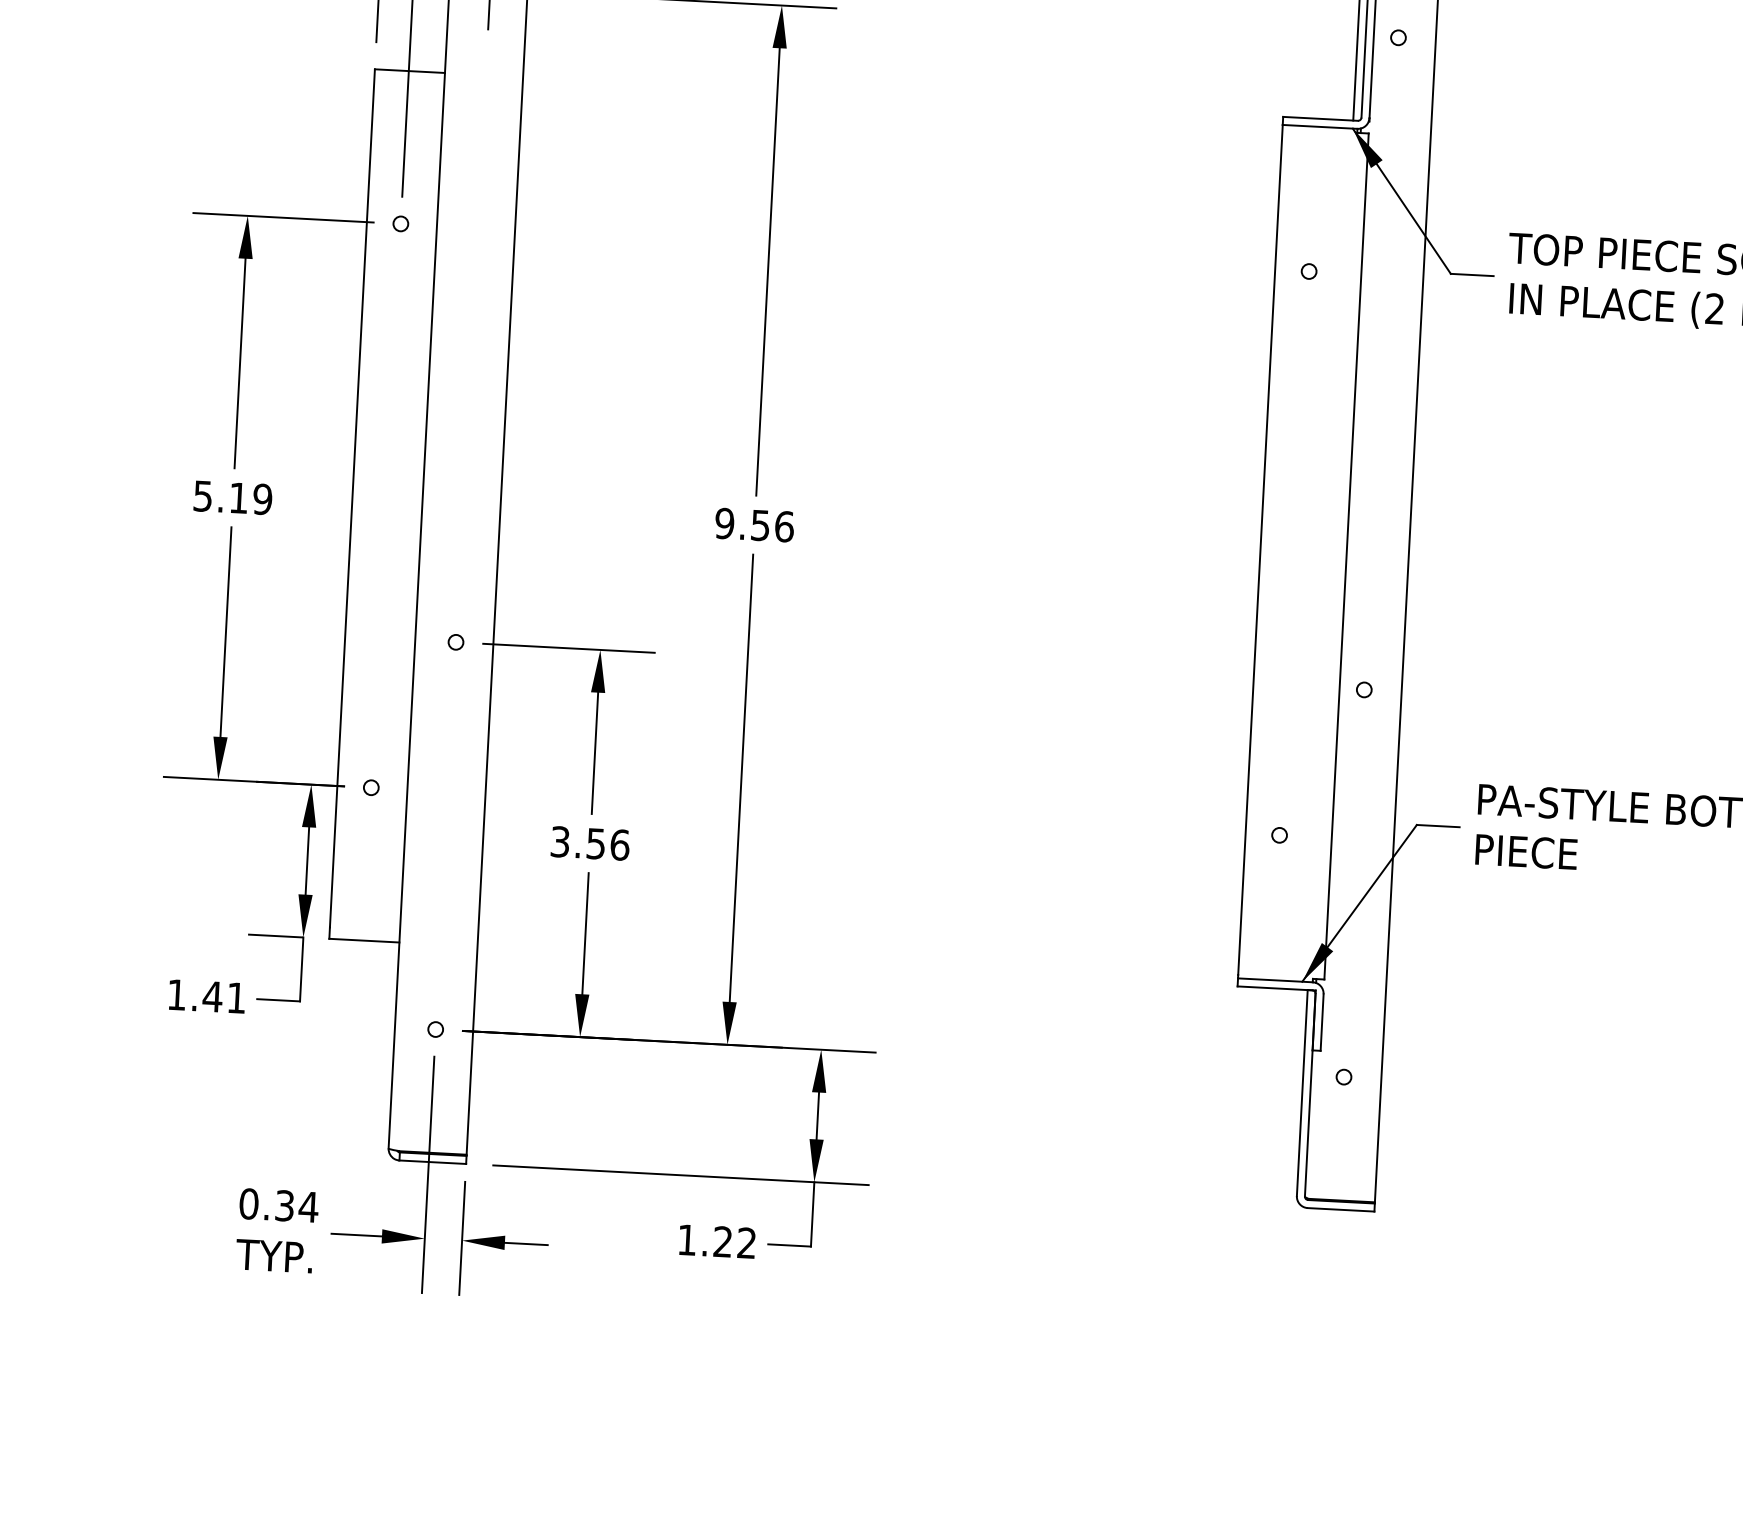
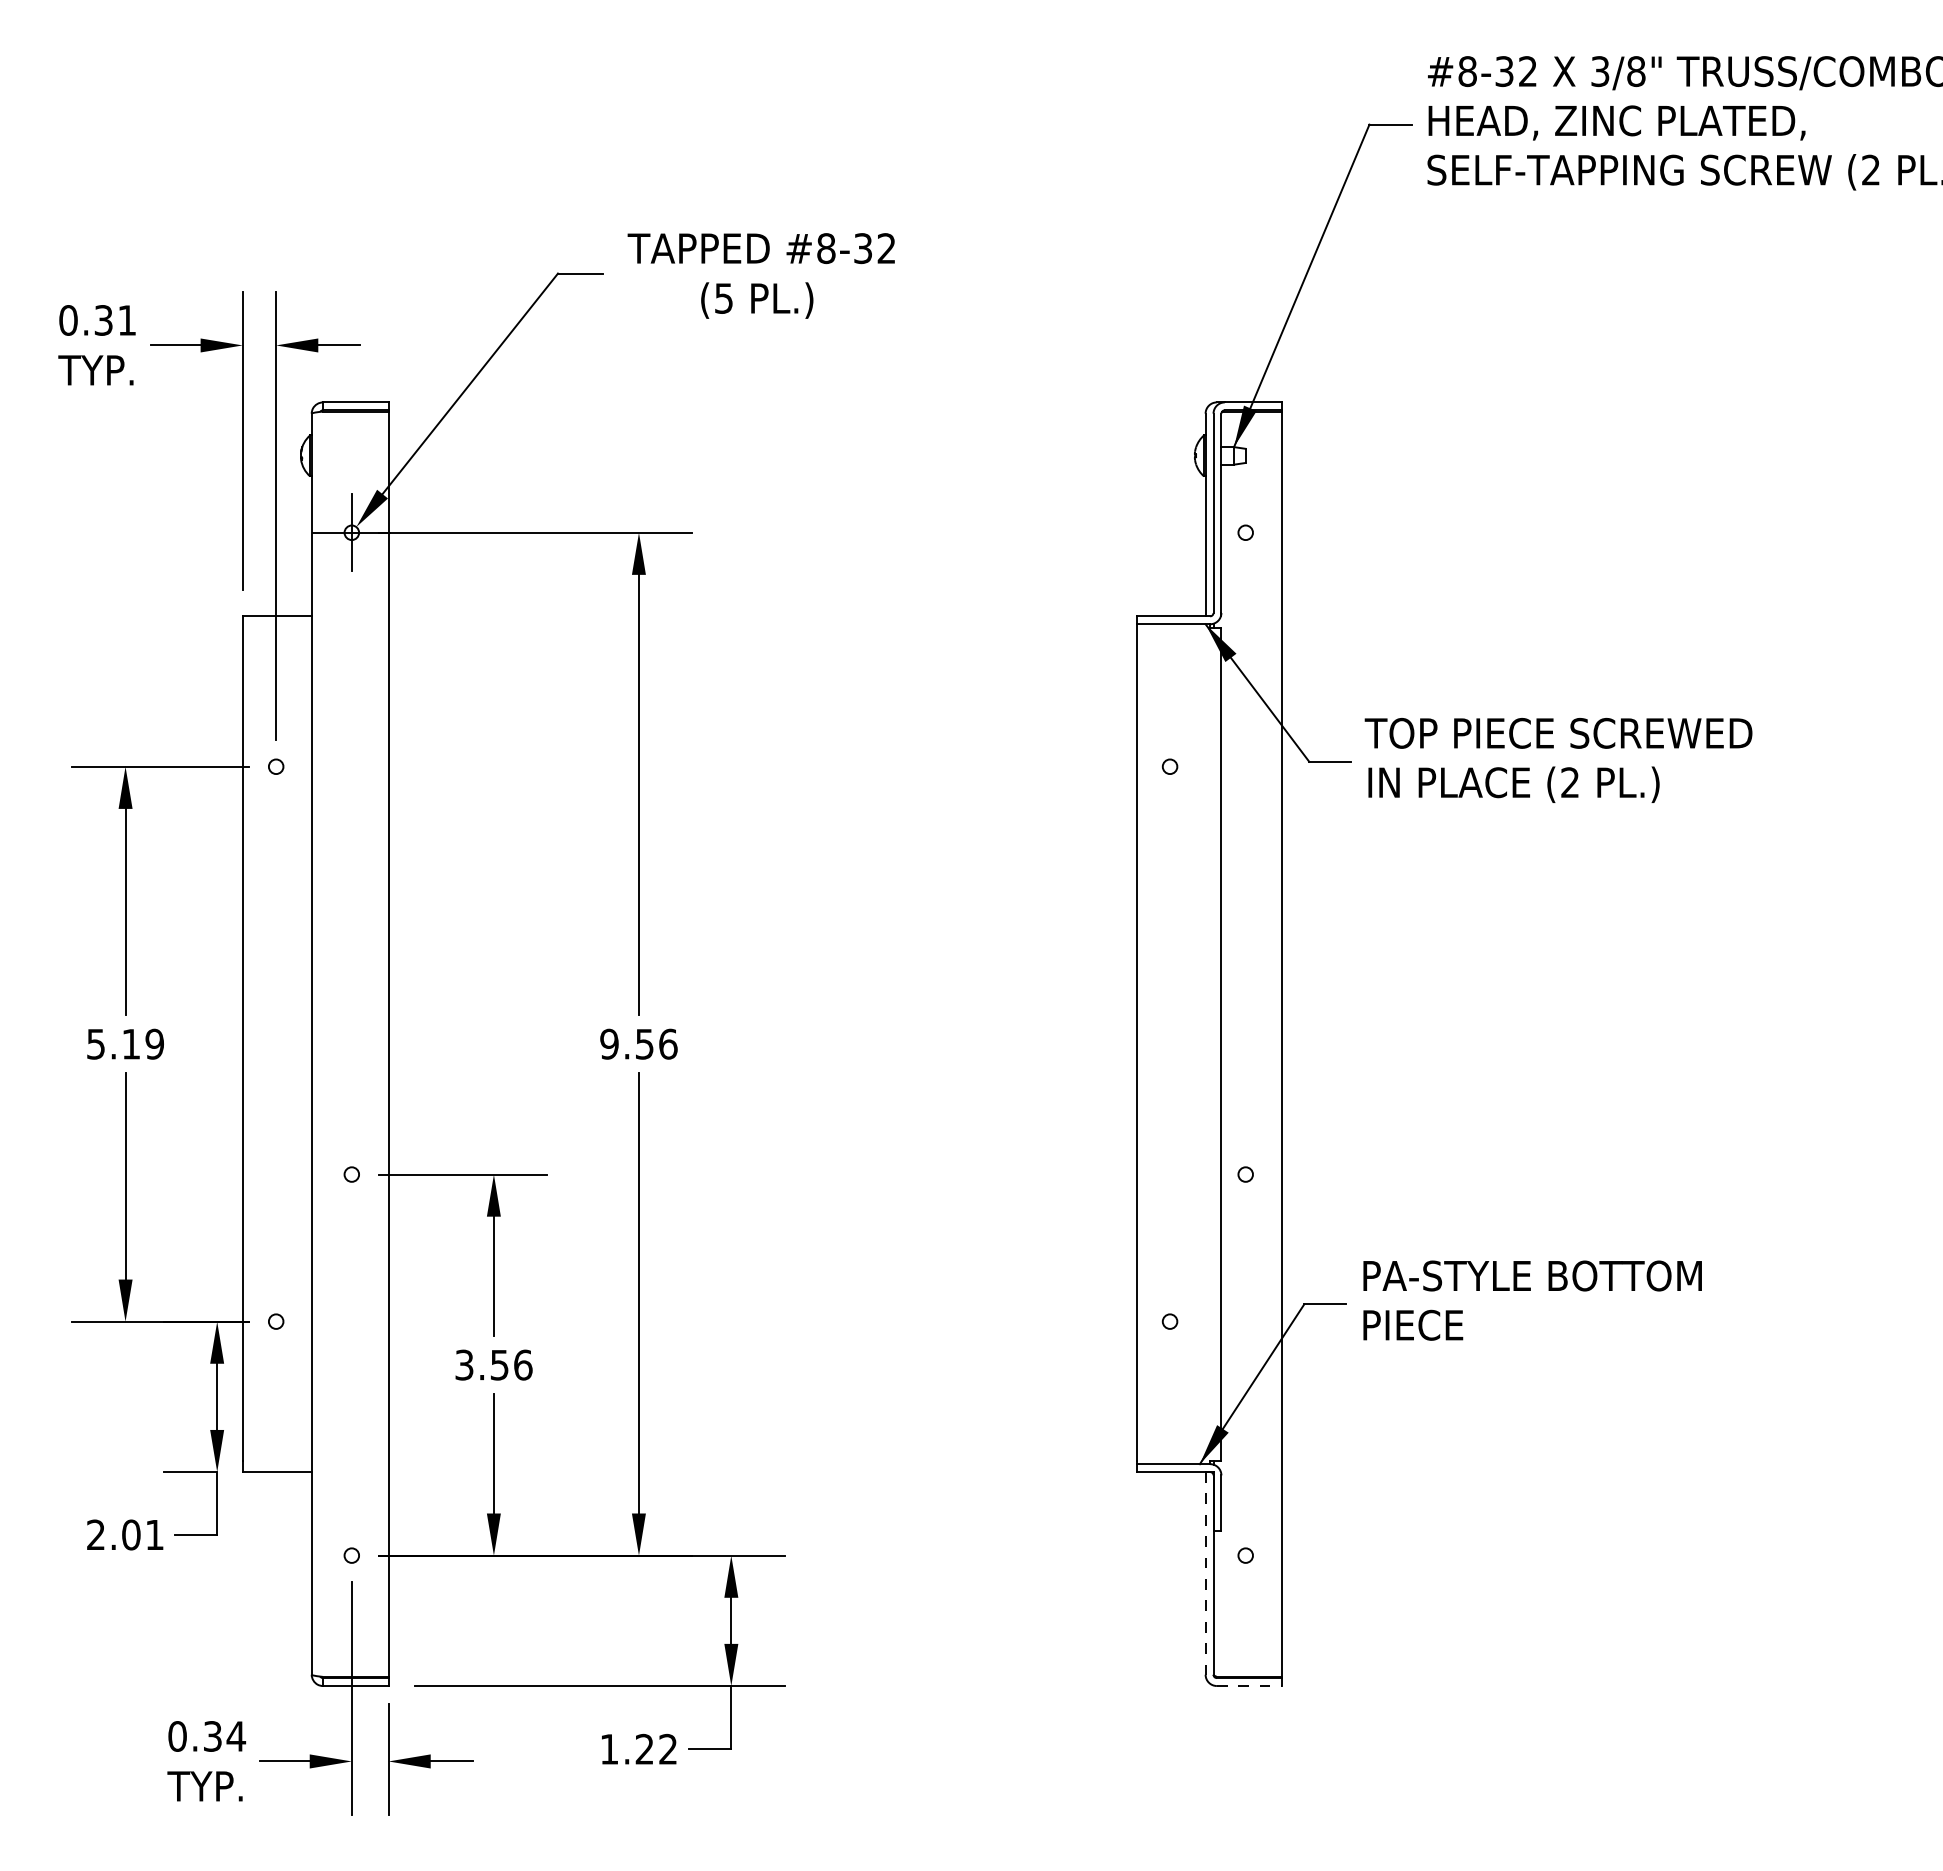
text: (195, 995) -> (114, 1534), 1.41 -> 2.01
line: (1302, 1093) -> (1205, 1573), solid -> dashed
line: (1340, 1210) -> (1249, 1686), solid -> dashed

